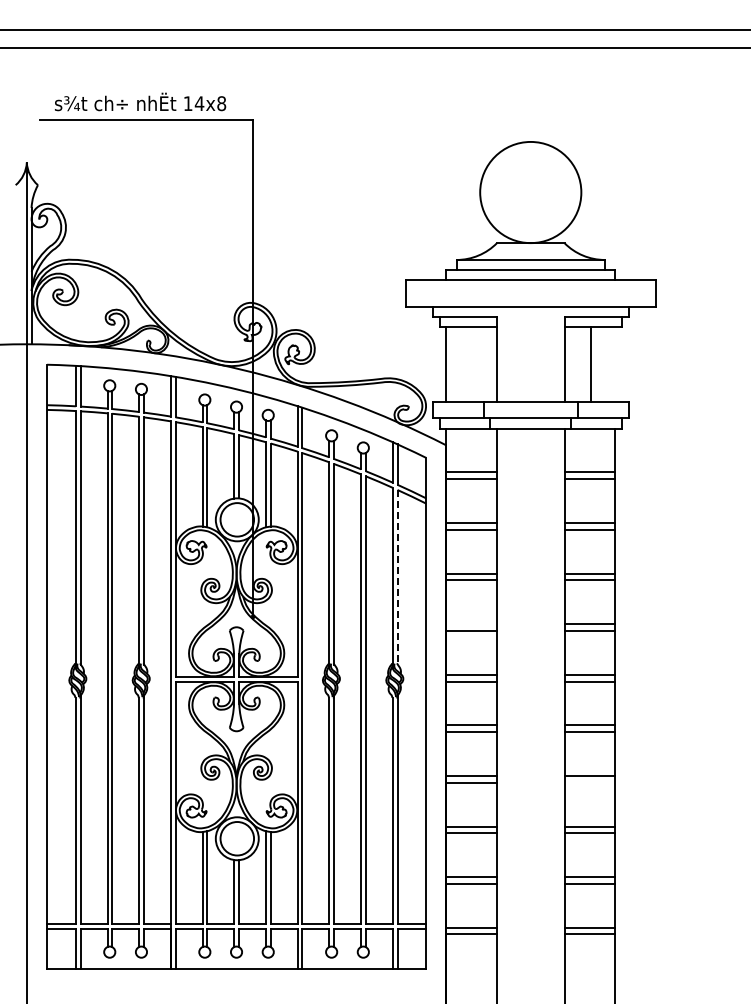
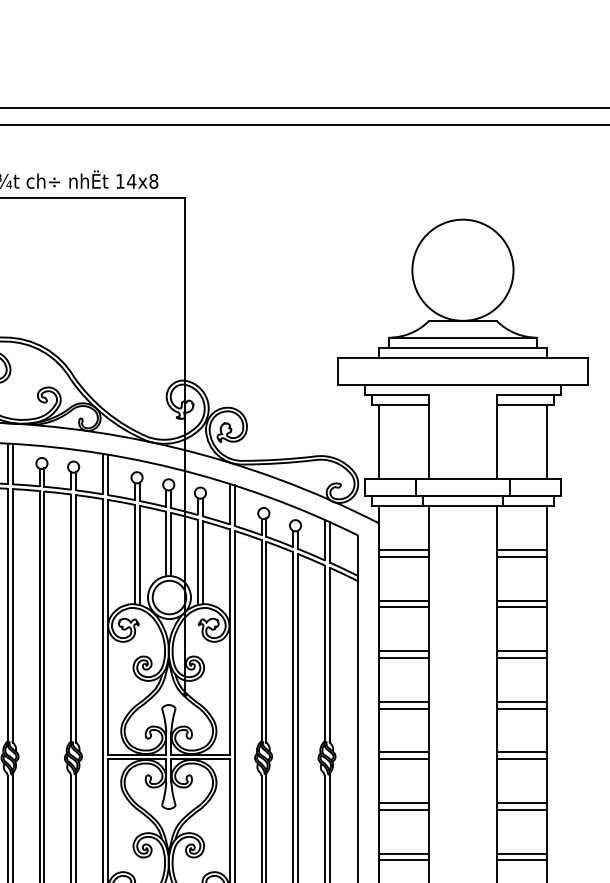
line: (591, 364) -> (547, 442), moved
line: (397, 577) -> (329, 655), dashed -> solid
line: (471, 624) -> (403, 702), added
line: (589, 782) -> (521, 860), added

